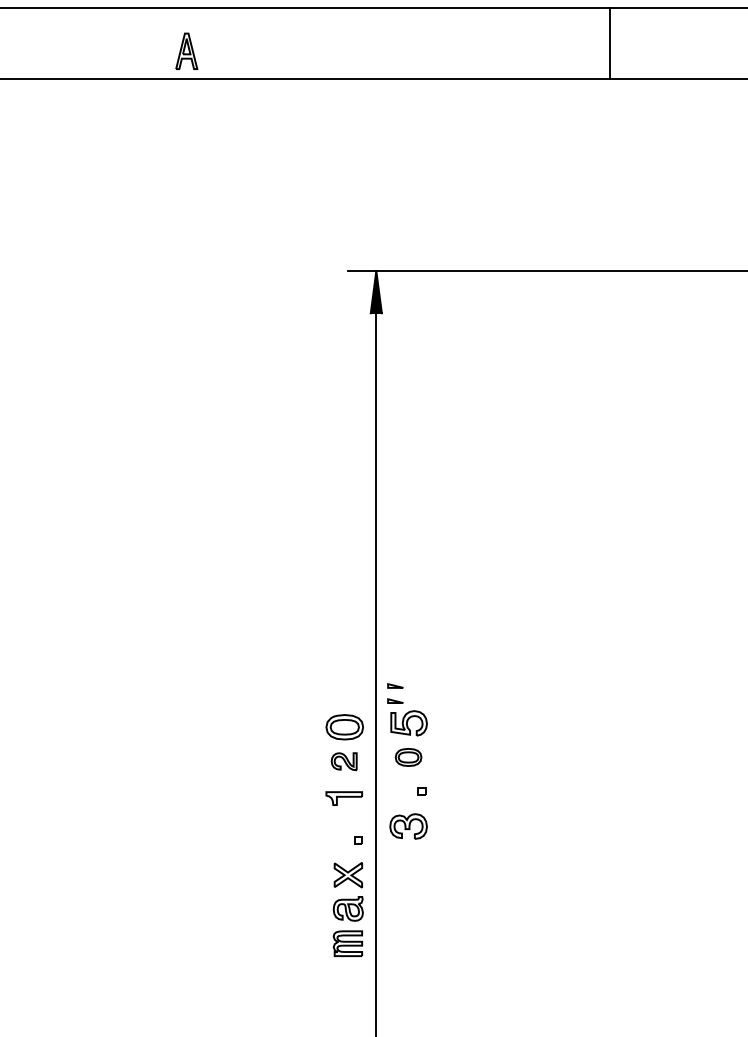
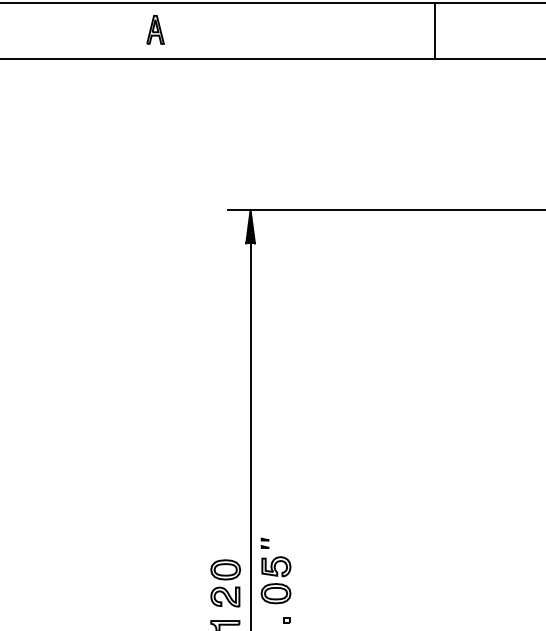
part: (186, 50) -> (155, 29), moved
part: (394, 693) -> (264, 543), size x0.62
part: (408, 757) -> (275, 593), size x1.43
part: (343, 761) -> (224, 596), size x1.43

